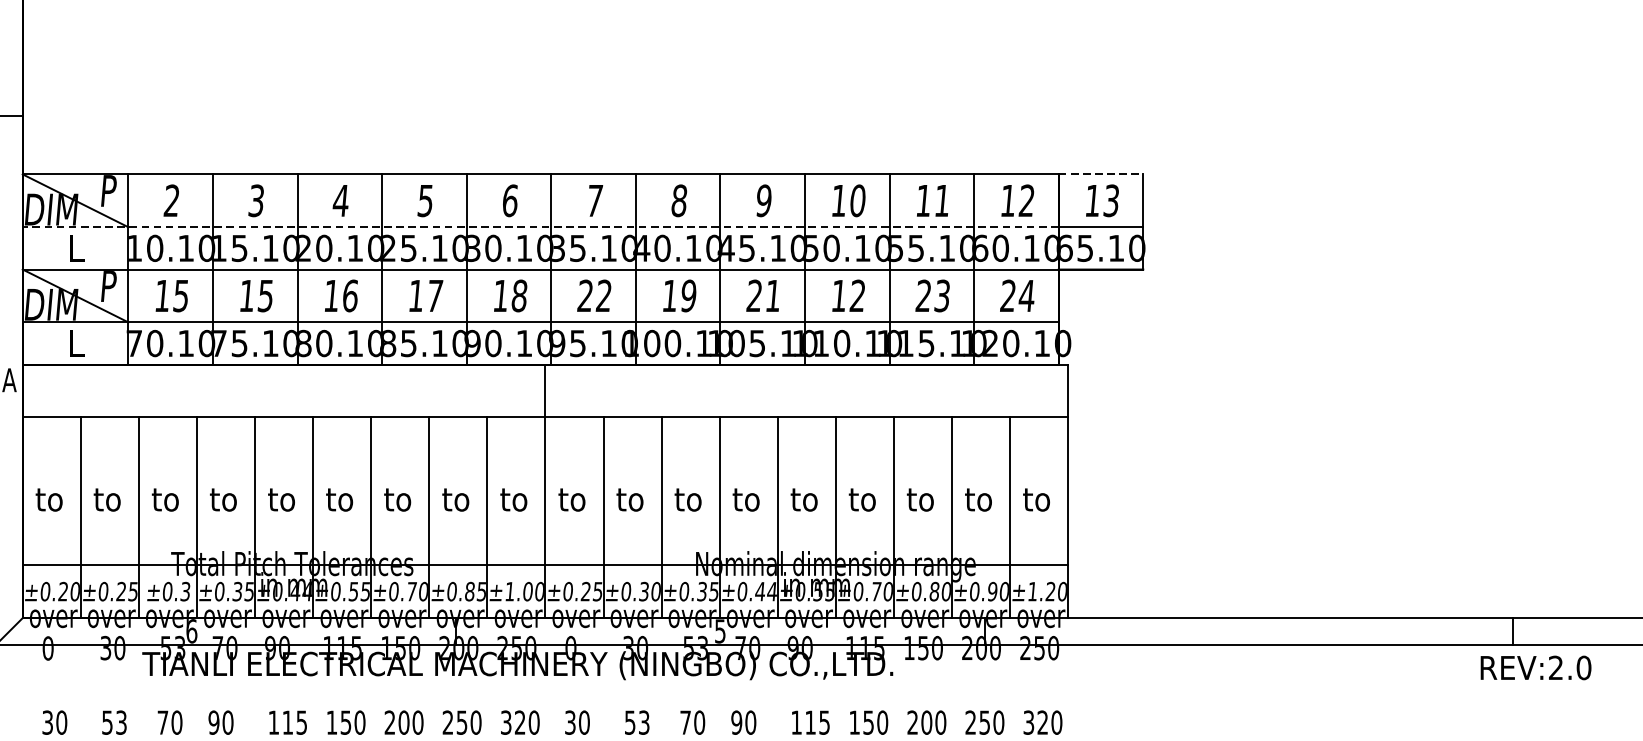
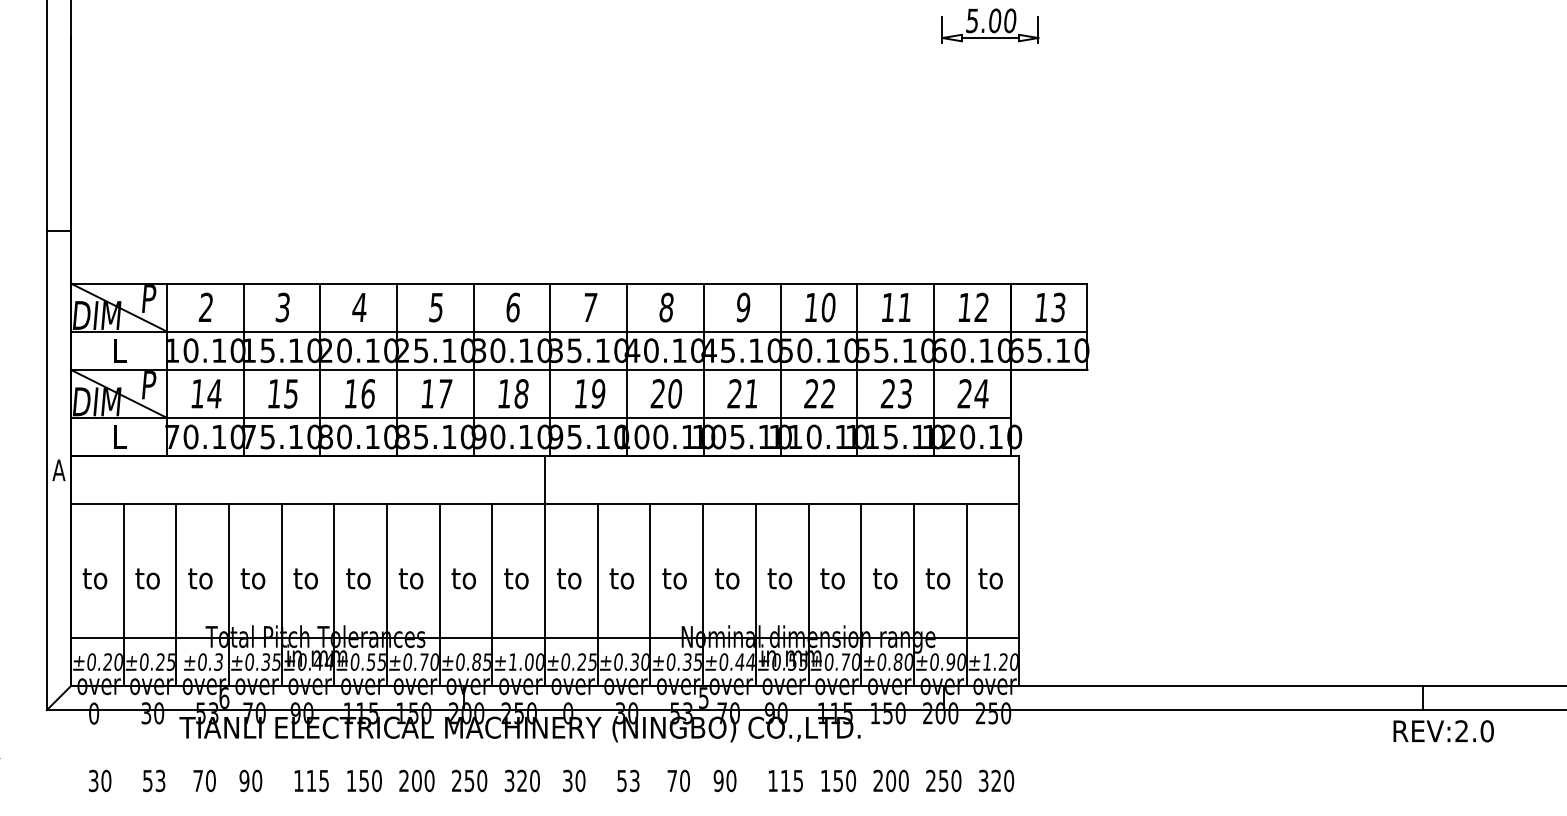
line: (1101, 174) -> (1049, 283), dashed -> solid
line: (540, 227) -> (540, 331), dashed -> solid
text: (180, 295) -> (214, 393), 15 -> 14
text: (594, 295) -> (589, 393), 22 -> 19
text: (679, 295) -> (666, 393), 19 -> 20
text: (837, 295) -> (810, 393), 12 -> 22

